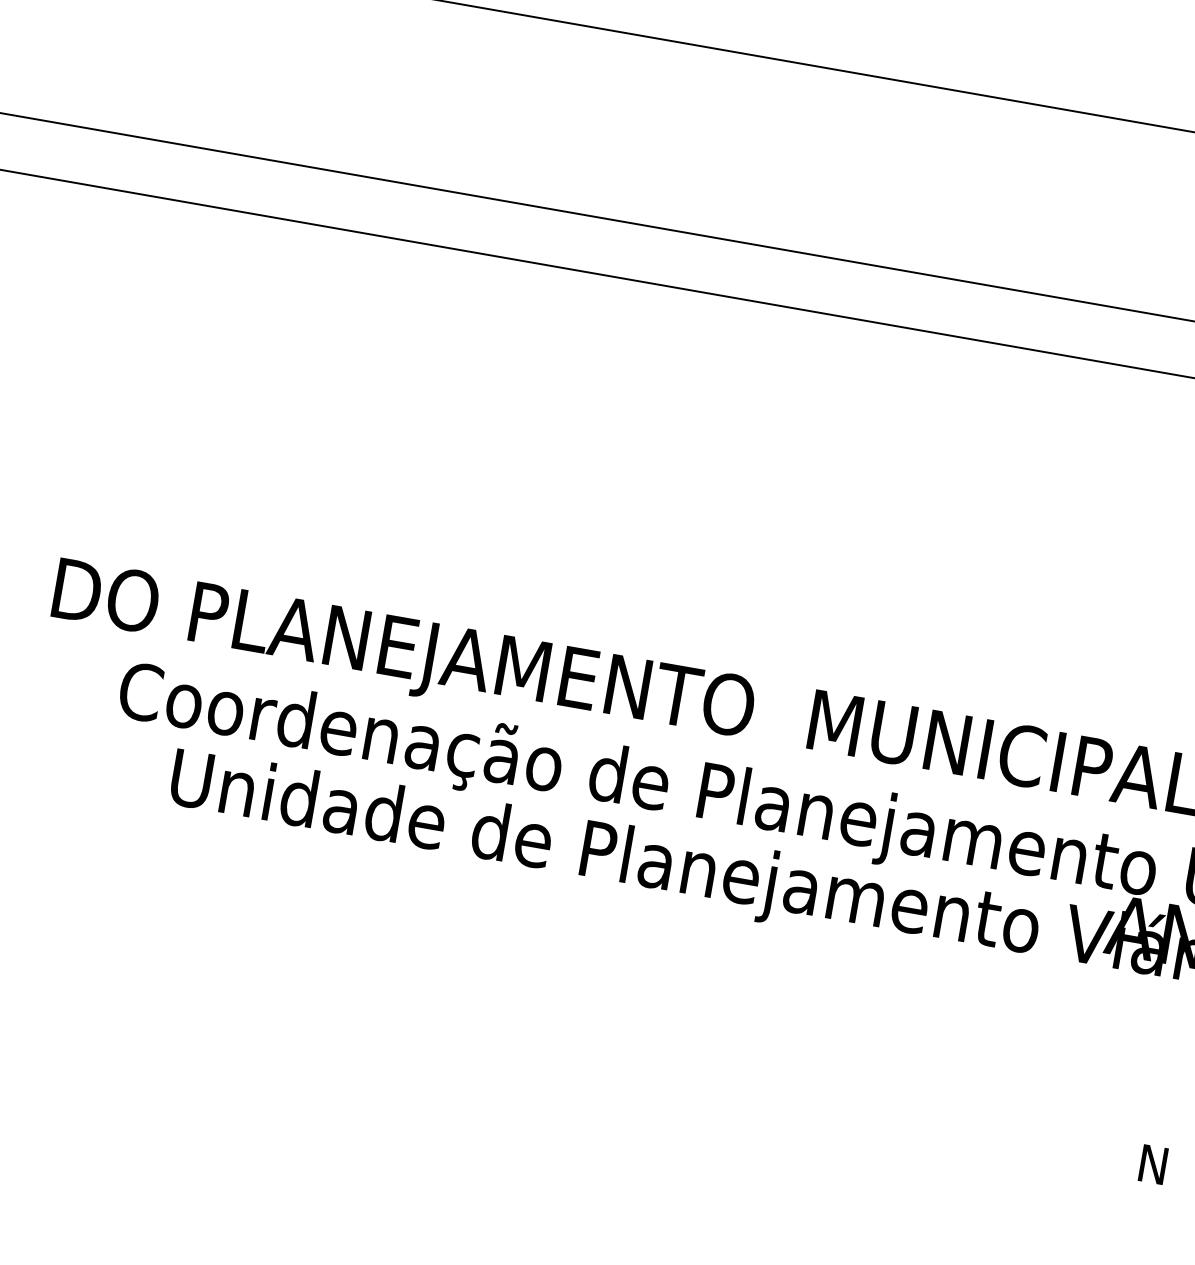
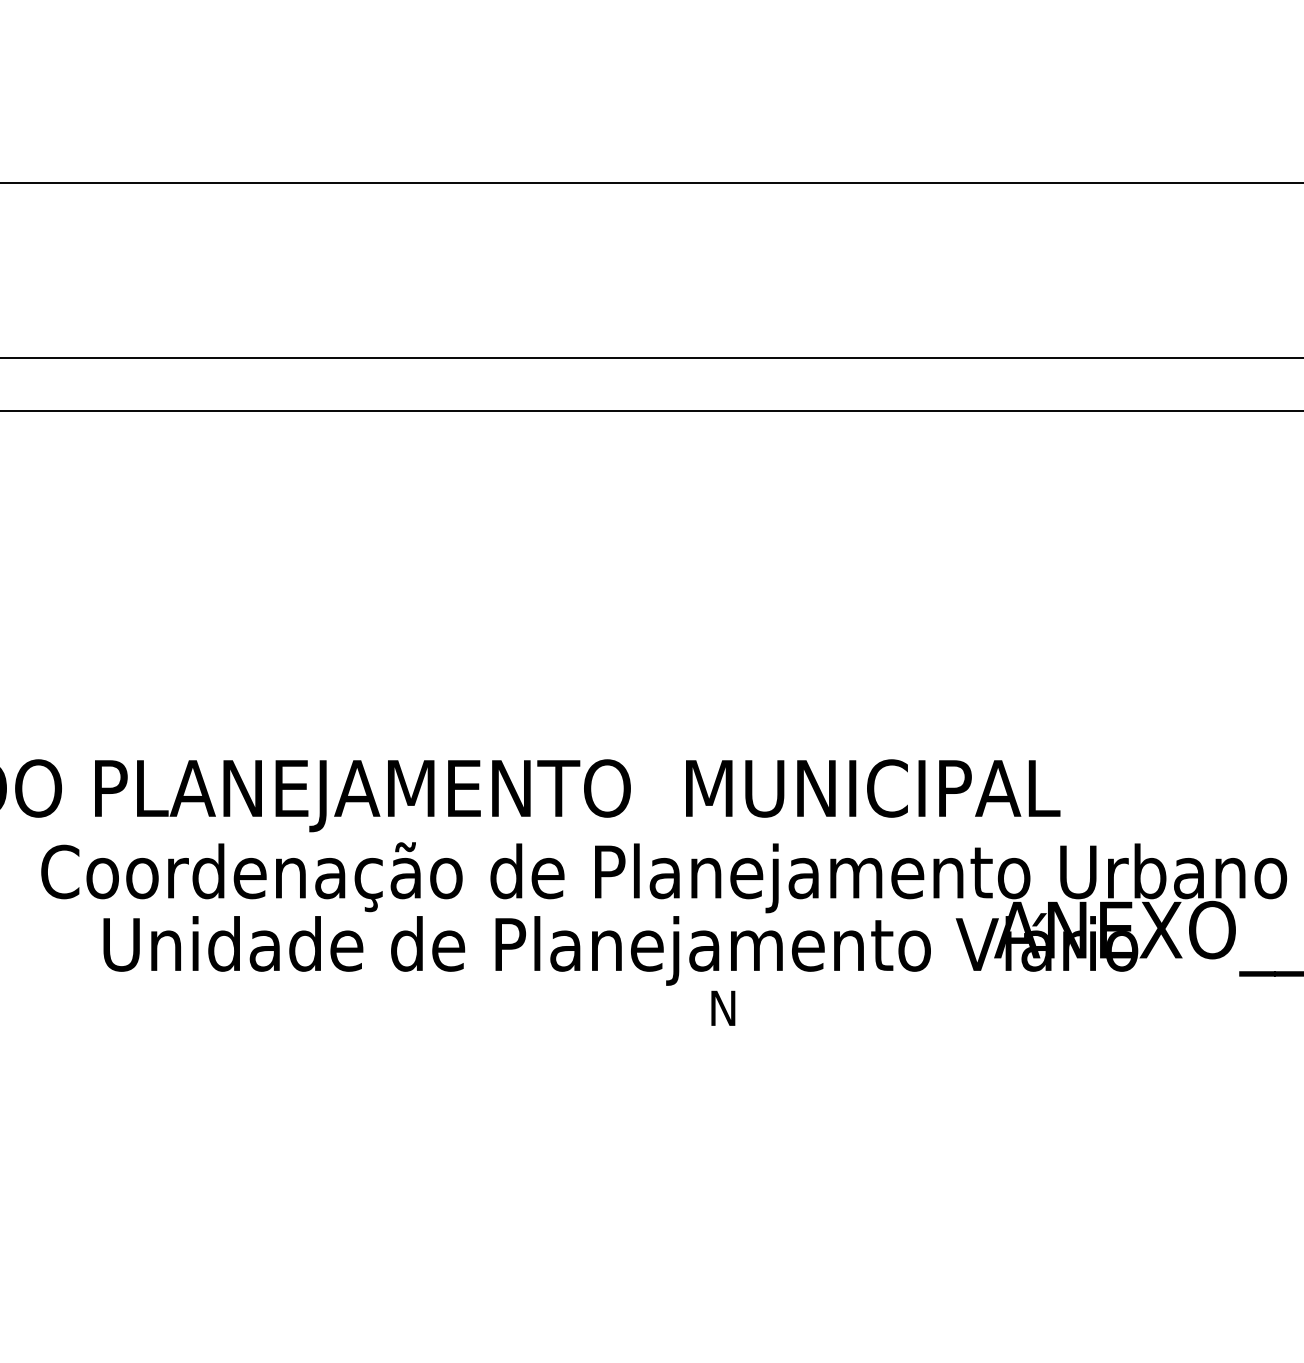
text: (1153, 1163) -> (723, 1007), moved

